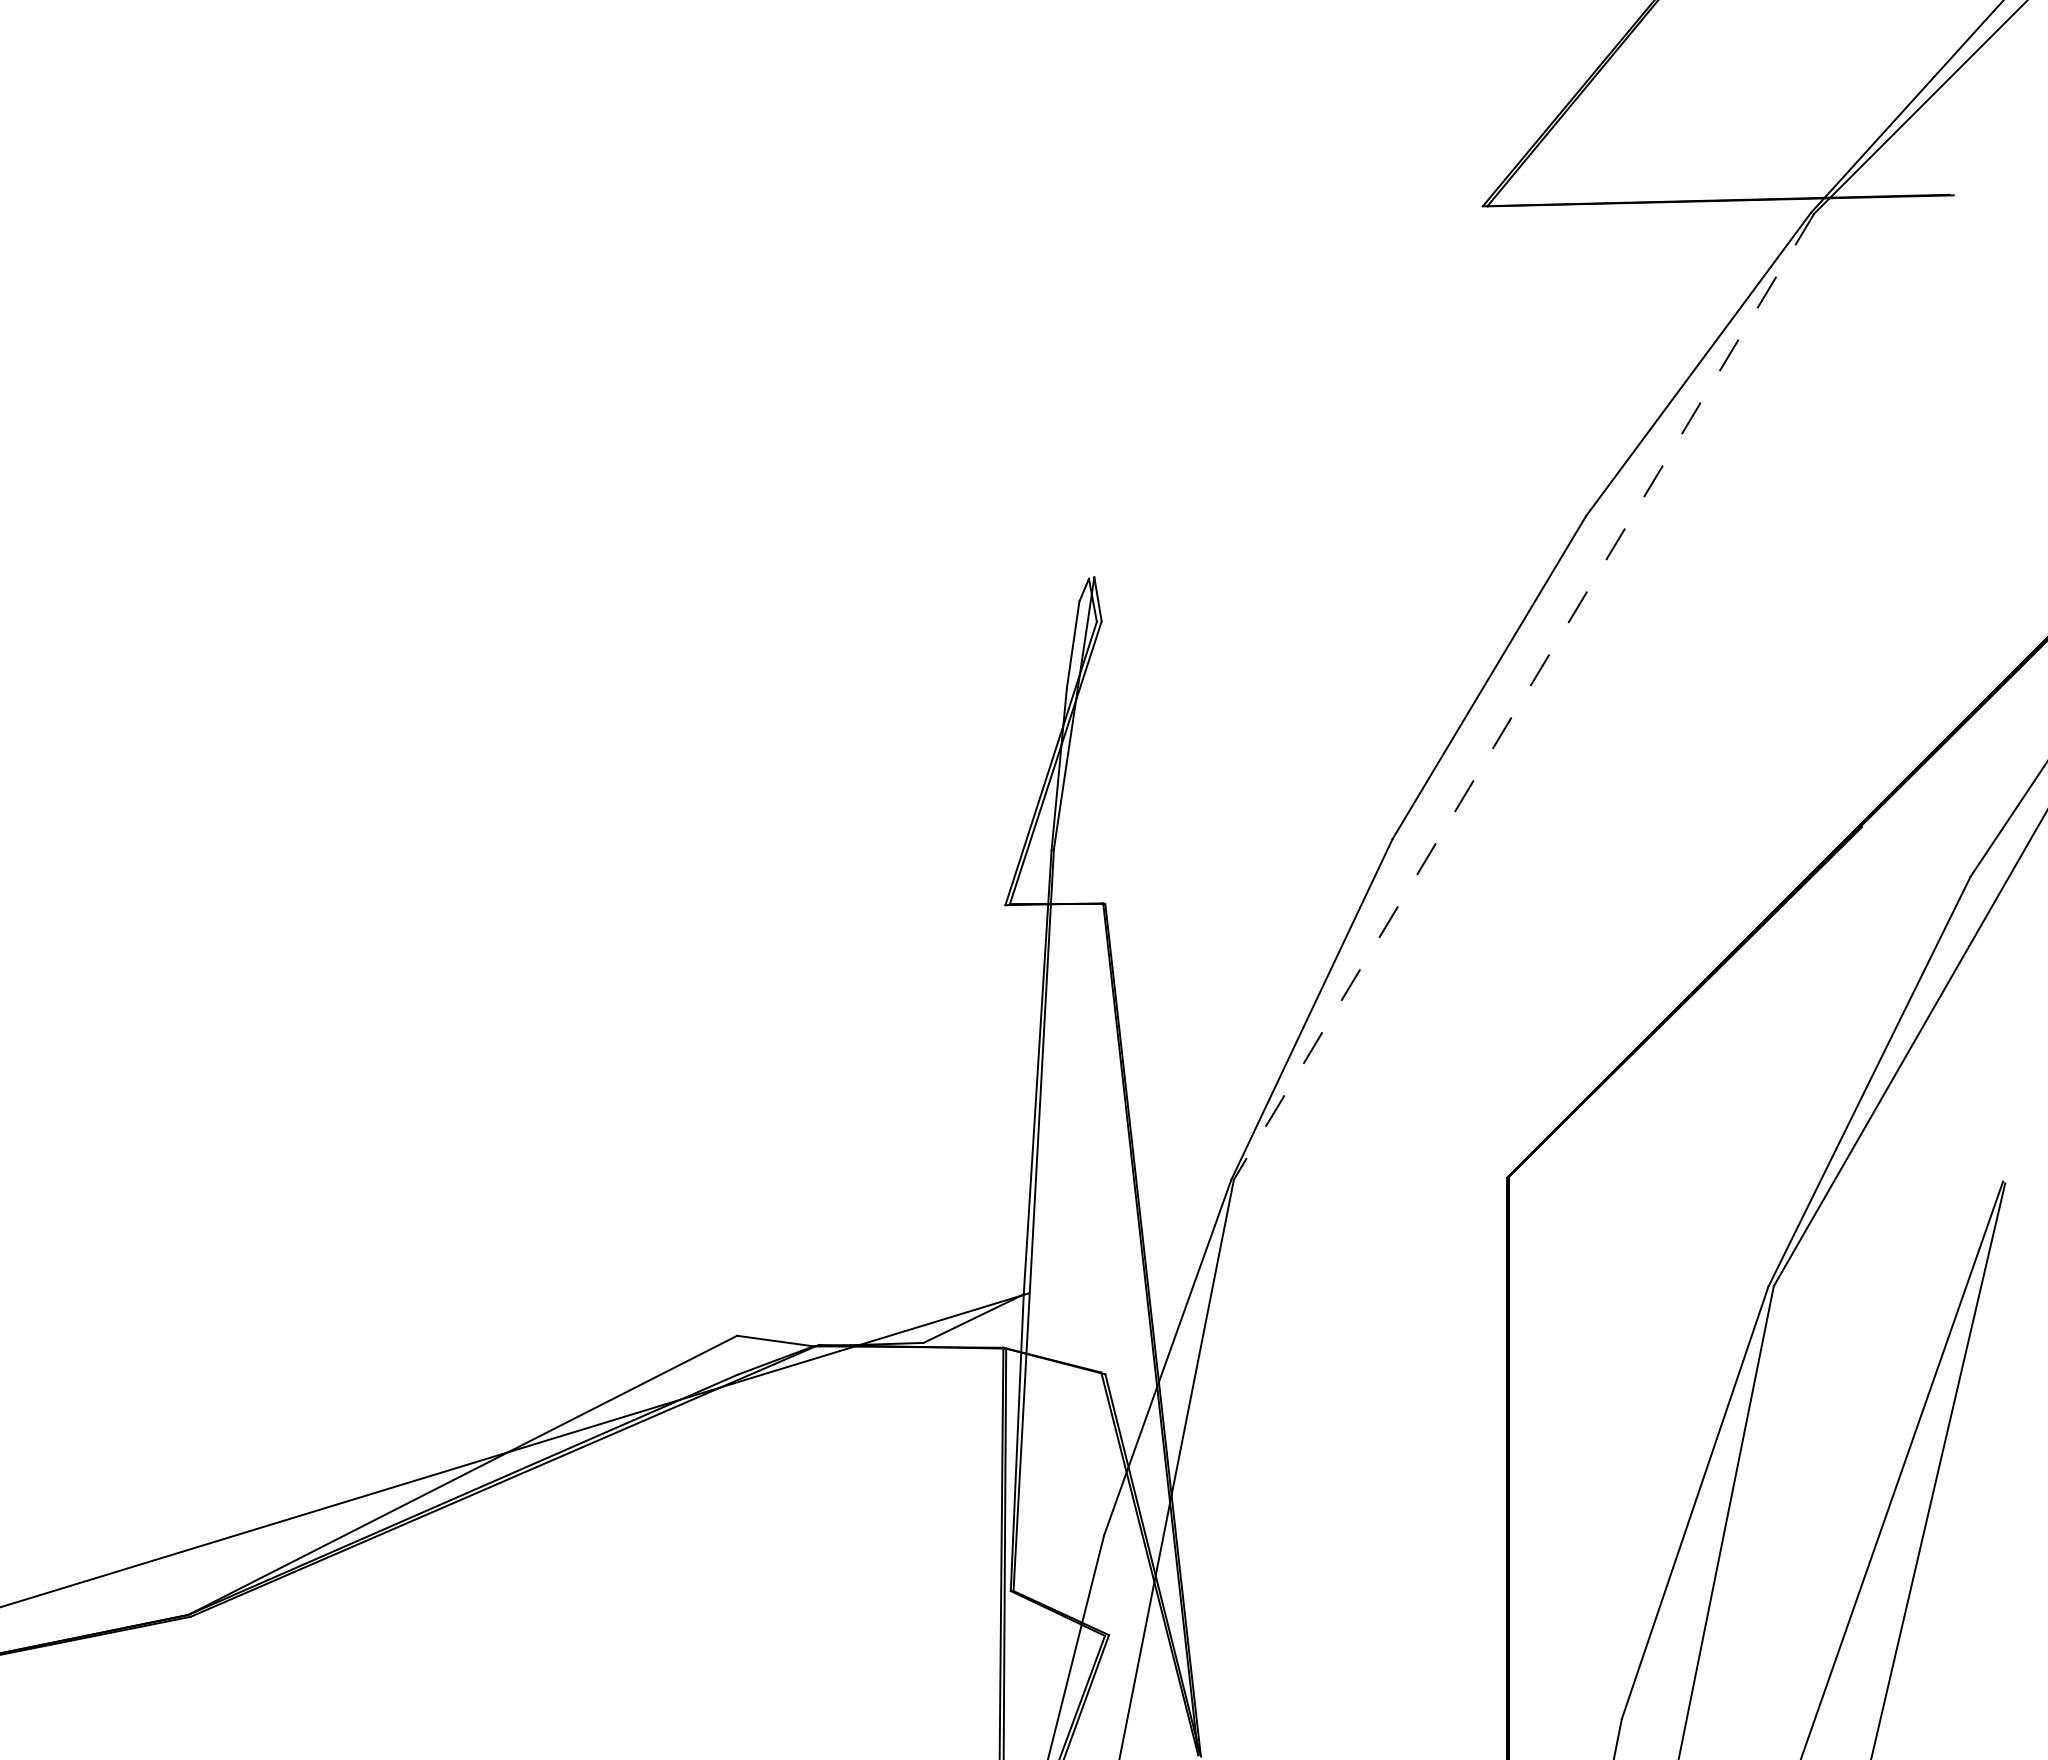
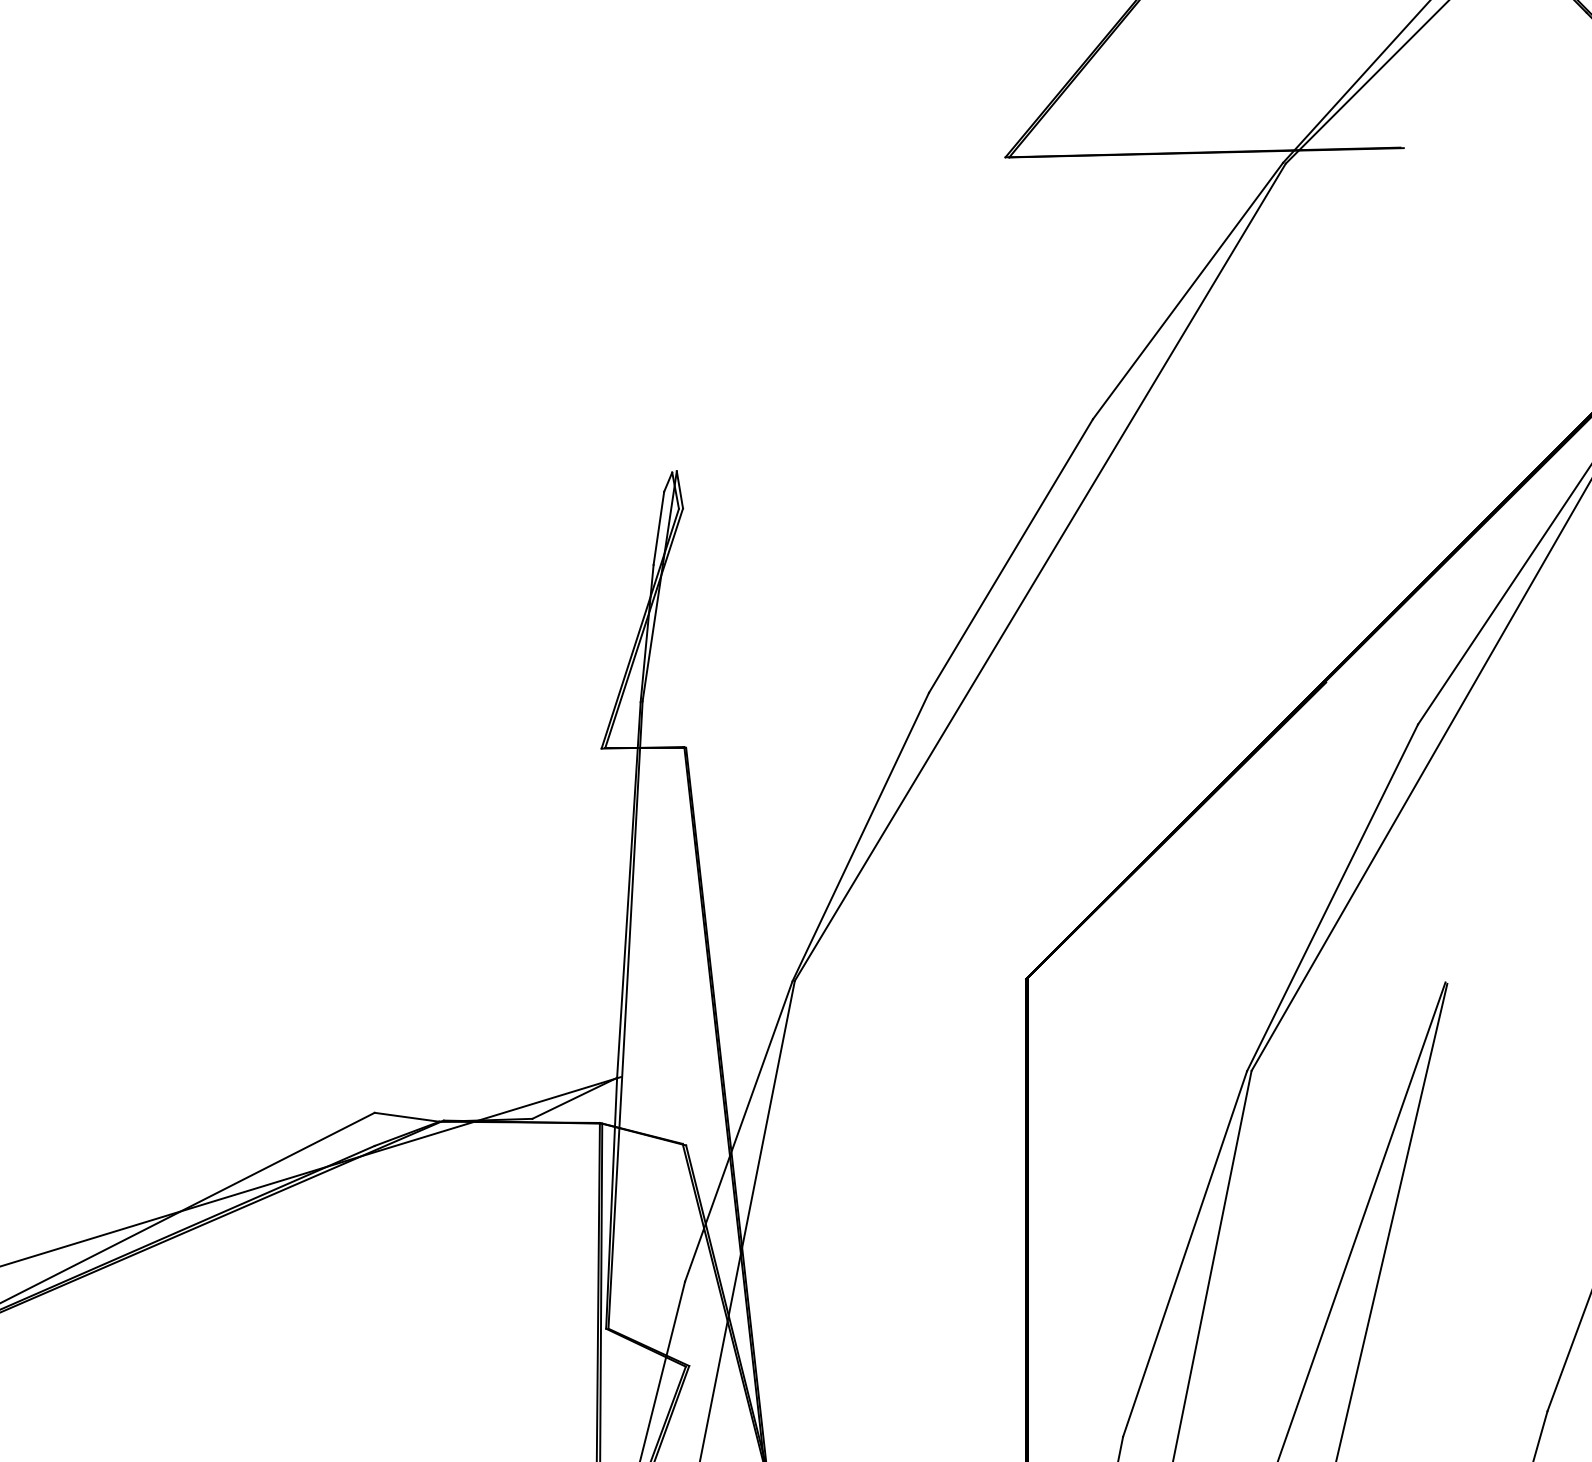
line: (1523, 697) -> (1039, 572), dashed -> solid

